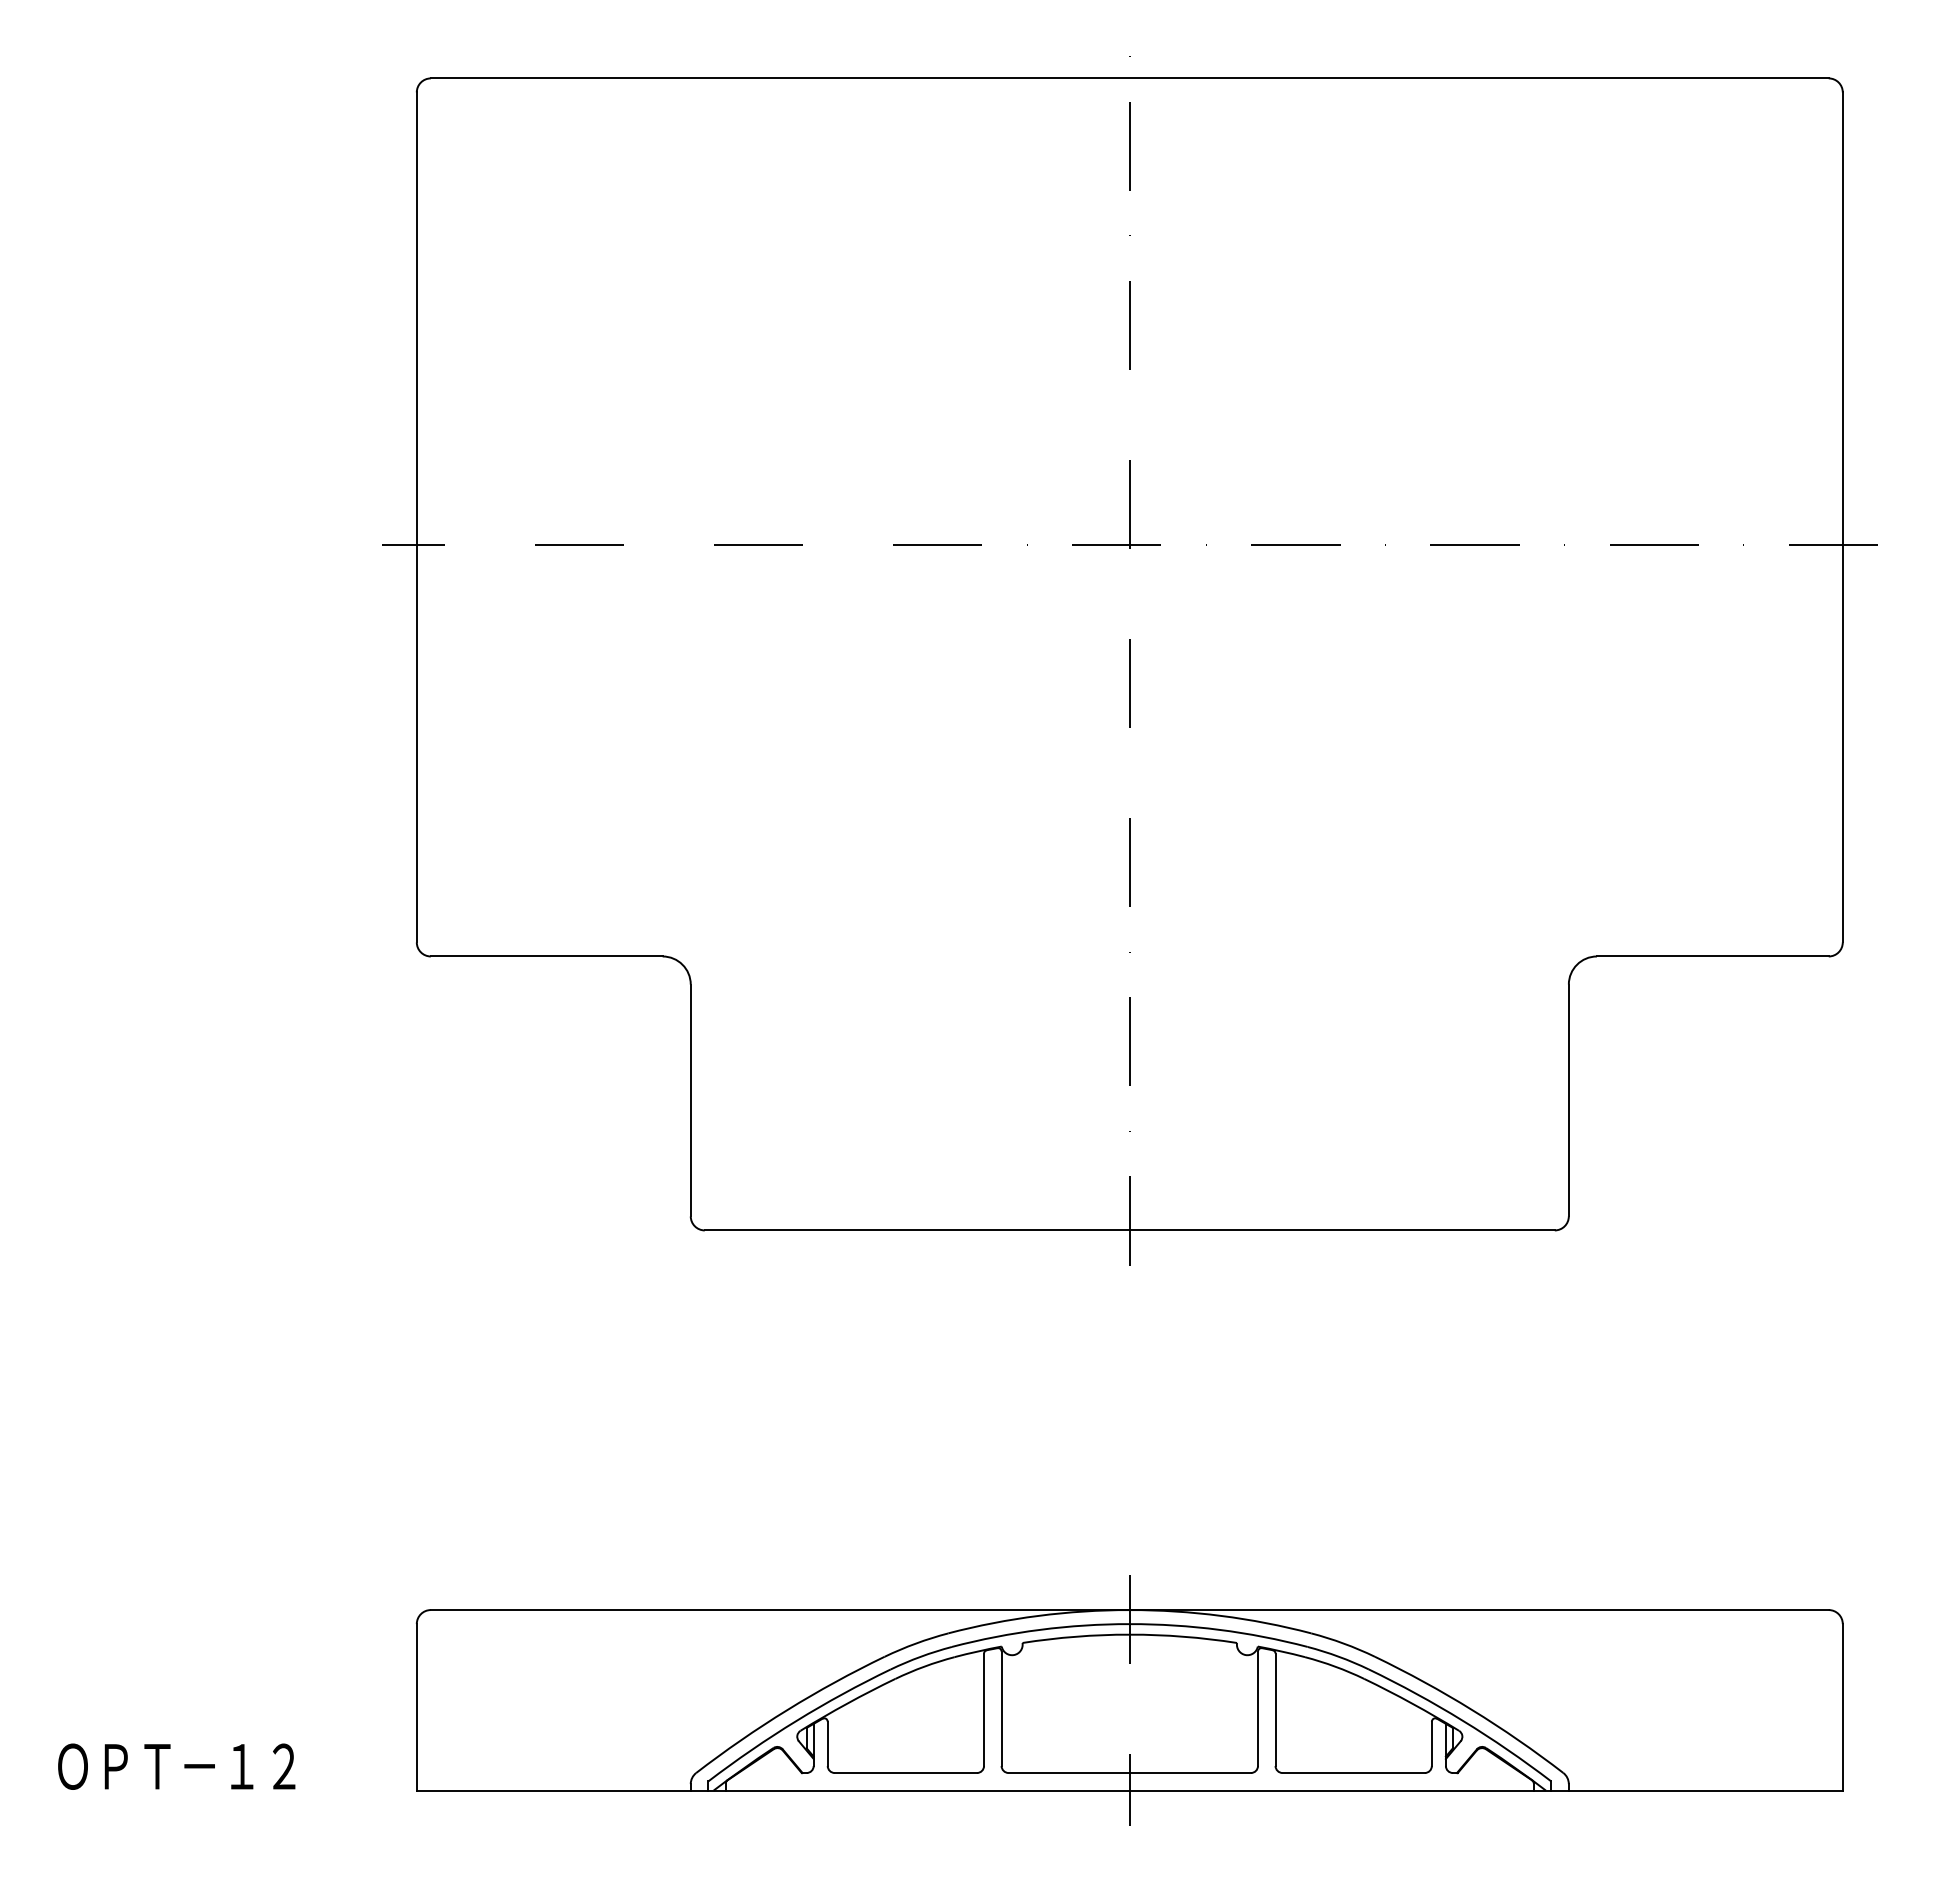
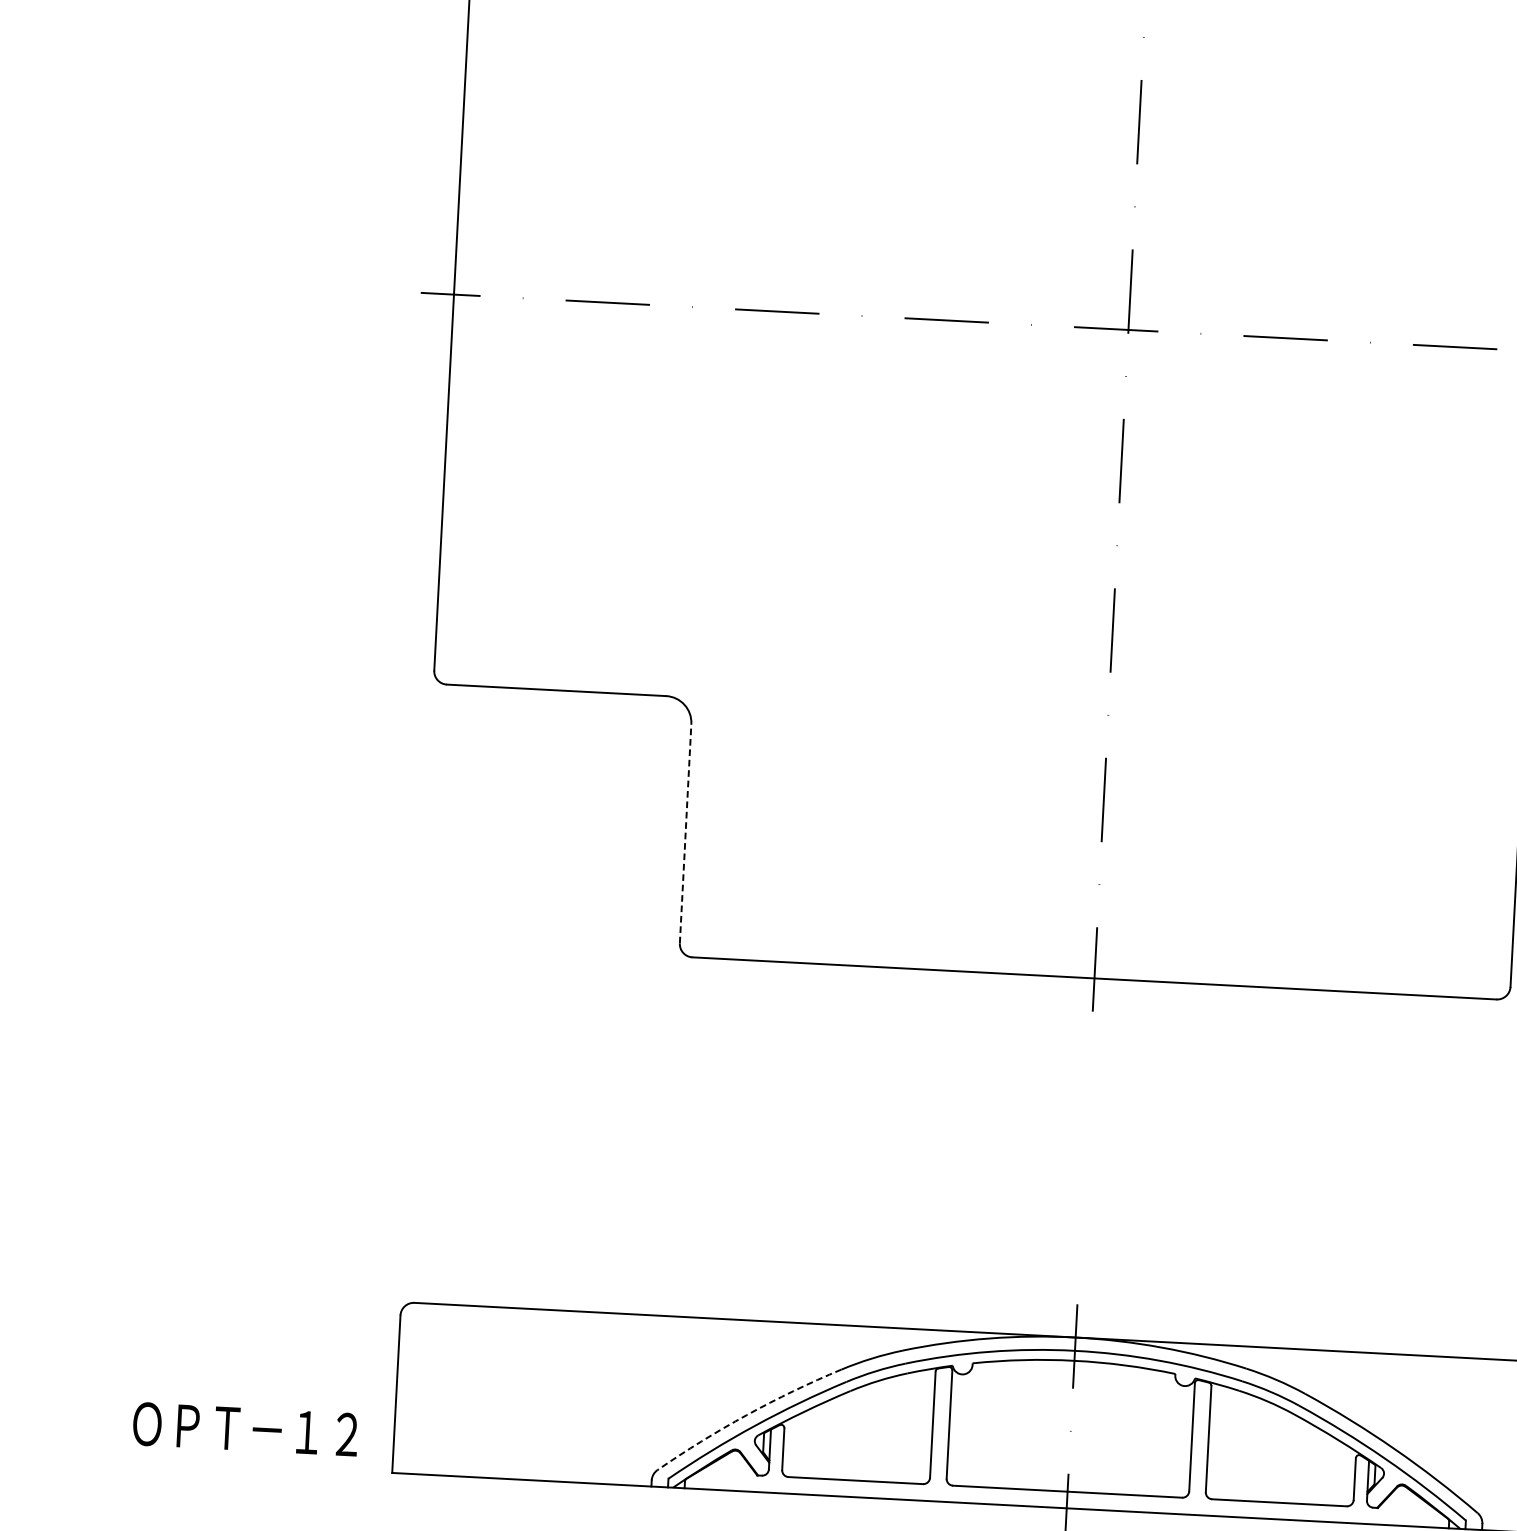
line: (690, 1100) -> (685, 833), solid -> dashed
arc: (787, 1709) -> (746, 1414), solid -> dashed
text: (176, 1766) -> (245, 1429), moved

